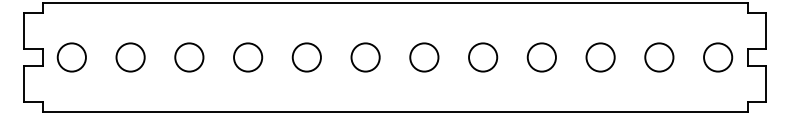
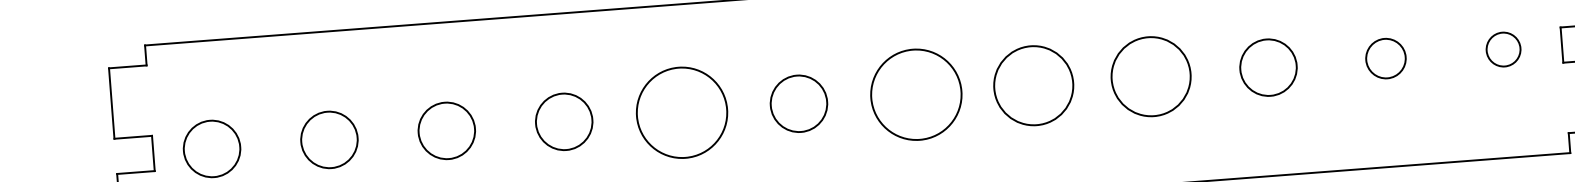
circle: (306, 57) -> (680, 112), size x1.6
circle: (424, 57) -> (916, 94), size x1.6
circle: (483, 57) -> (1034, 85), size x1.4
circle: (541, 57) -> (1150, 76), size x1.4
circle: (659, 57) -> (1386, 58), size x0.7
circle: (718, 57) -> (1504, 49), size x0.6

